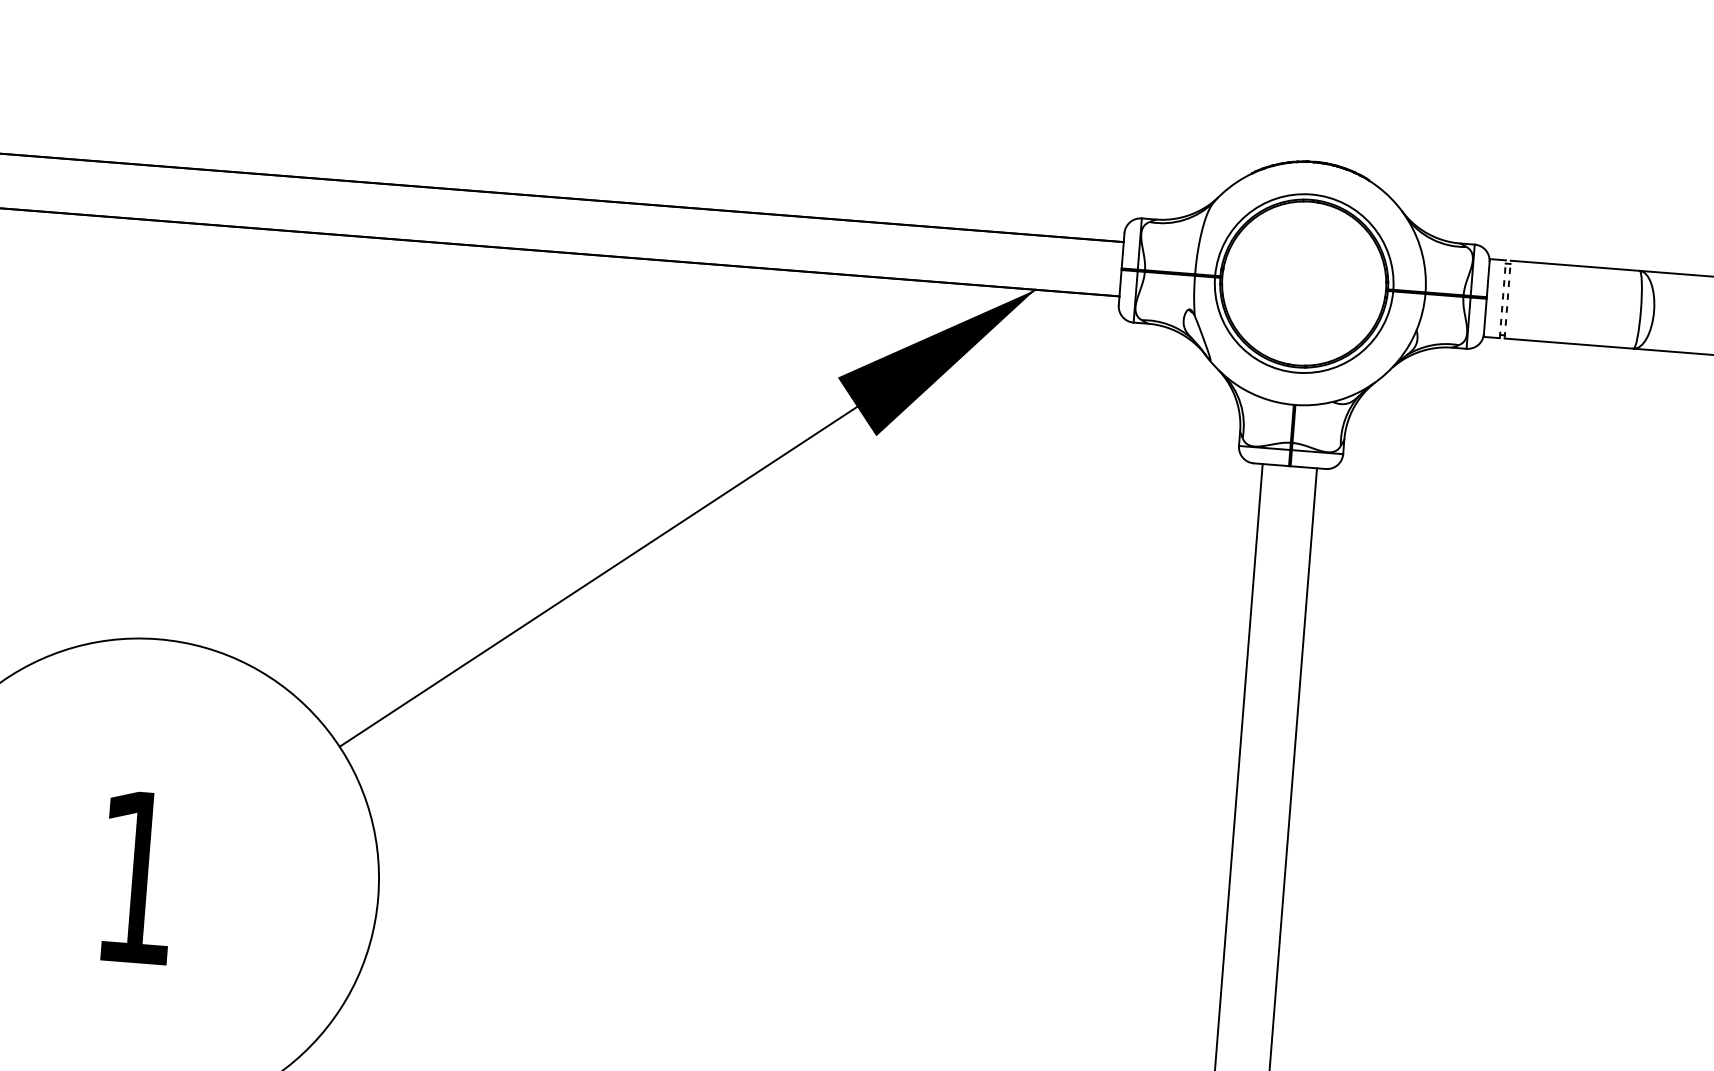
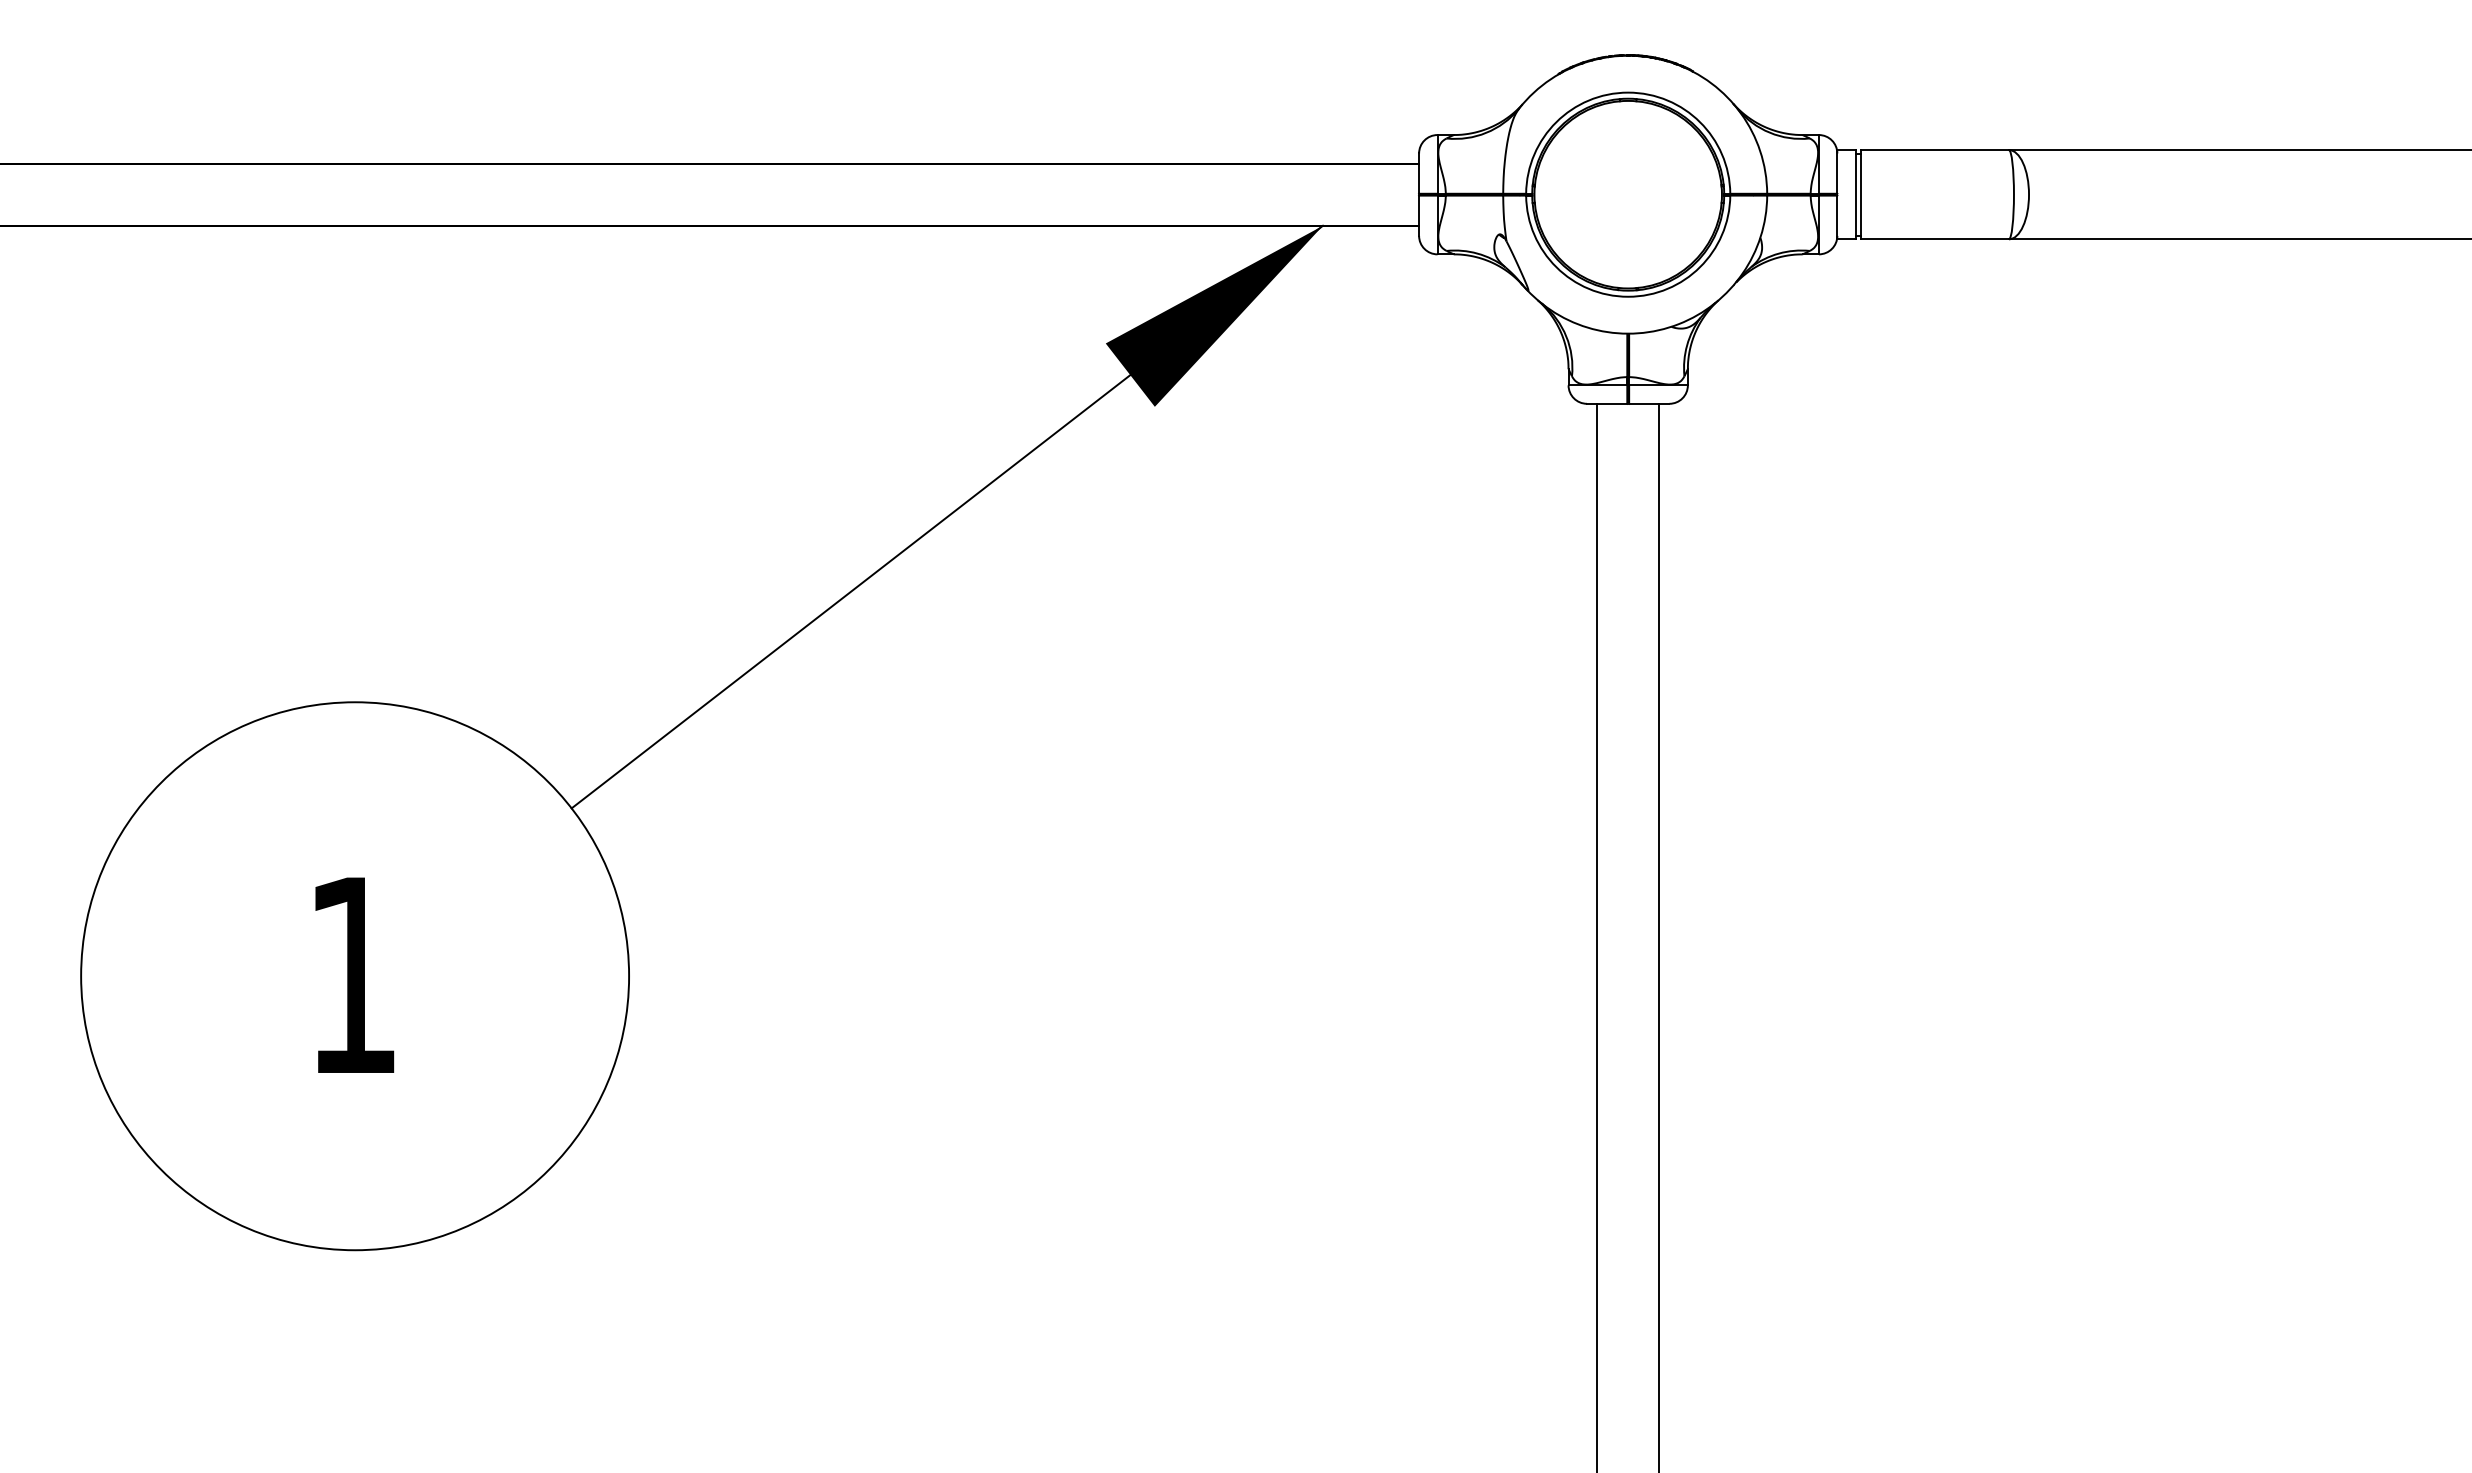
line: (1502, 299) -> (1855, 194), dashed -> solid
line: (1507, 299) -> (1861, 194), dashed -> solid

